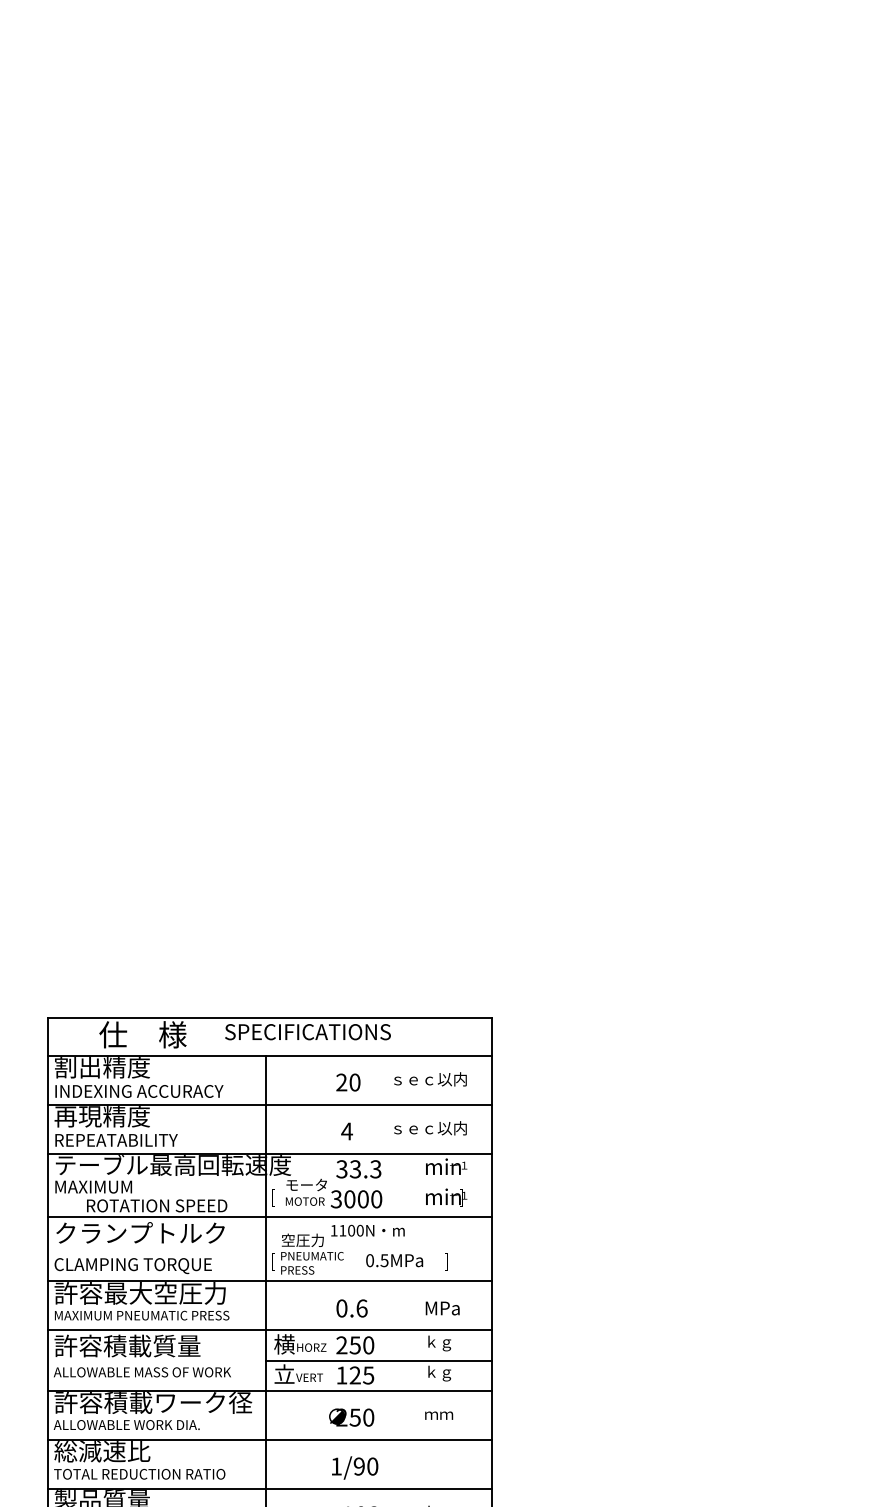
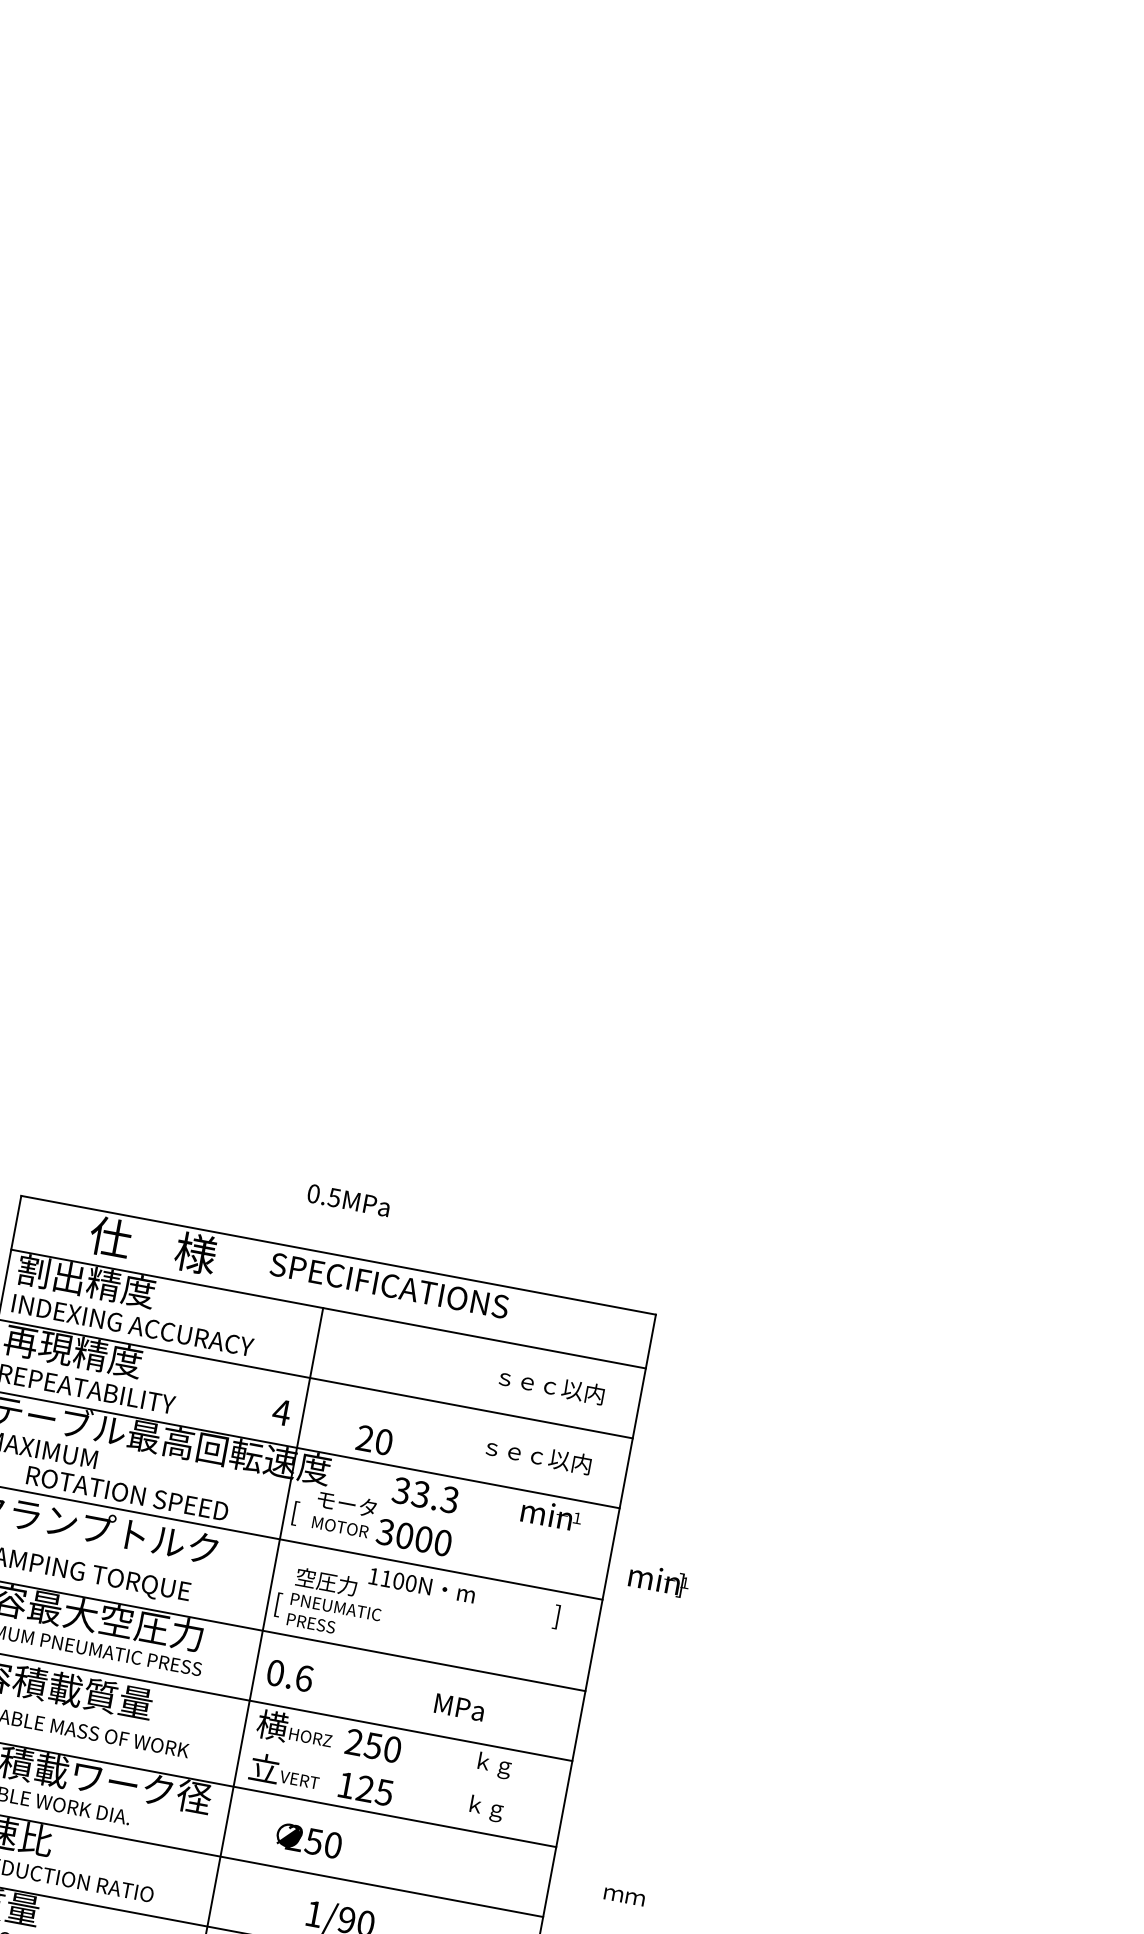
text: (348, 1082) -> (374, 1440), moved
text: (346, 1131) -> (280, 1412), moved
text: (446, 1197) -> (659, 1580), moved
text: (394, 1260) -> (348, 1200), moved
text: (446, 1261) -> (556, 1616), moved
text: (351, 1308) -> (289, 1675), moved
text: (442, 1308) -> (459, 1707), moved
line: (378, 1360) -> (402, 1773), removed
text: (439, 1415) -> (625, 1896), moved
text: (351, 1417) -> (308, 1840), moved

